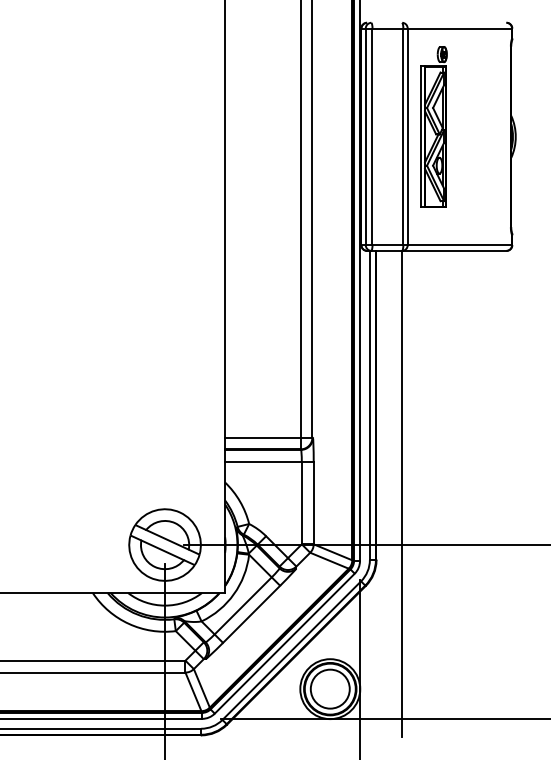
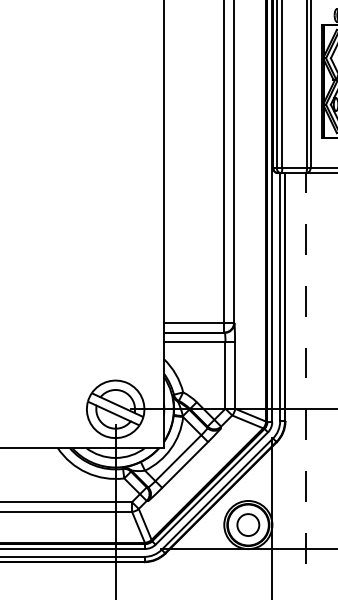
line: (402, 493) -> (306, 367), solid -> dashed
circle: (329, 688) -> (247, 524), size x0.7

